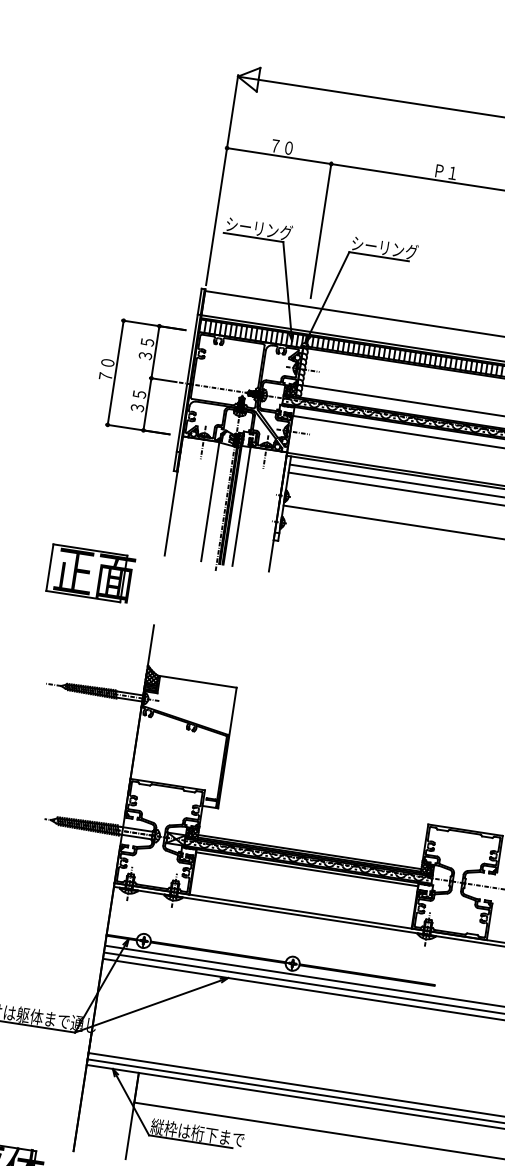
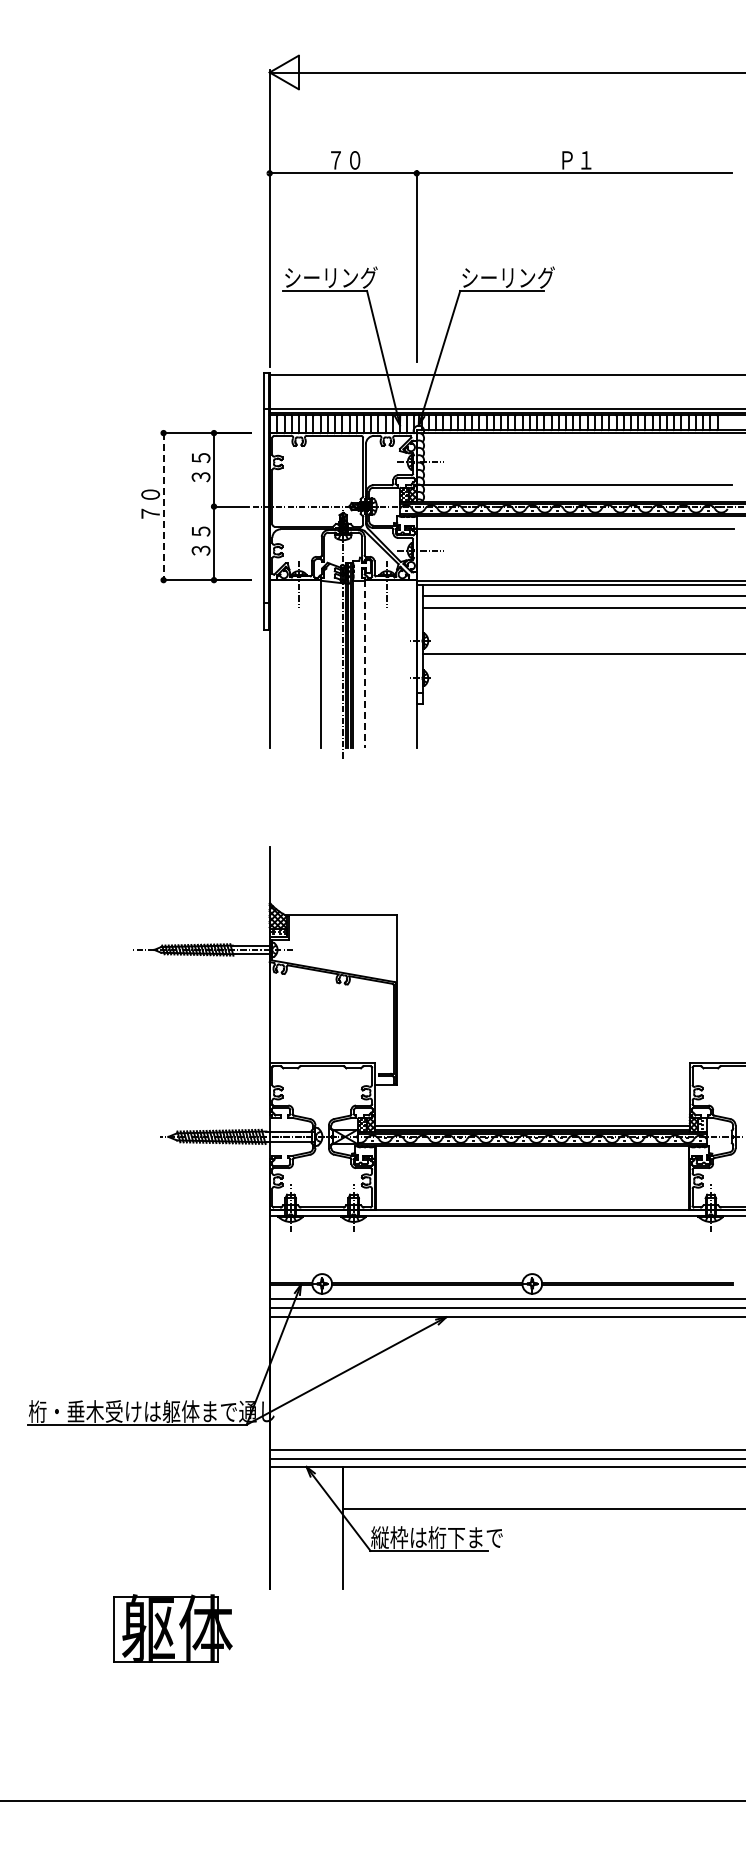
line: (115, 372) -> (163, 506), solid -> dashed
line: (241, 506) -> (365, 664), solid -> dashed
part: (91, 573) -> (172, 788), removed
line: (306, 869) -> (531, 1150), removed

